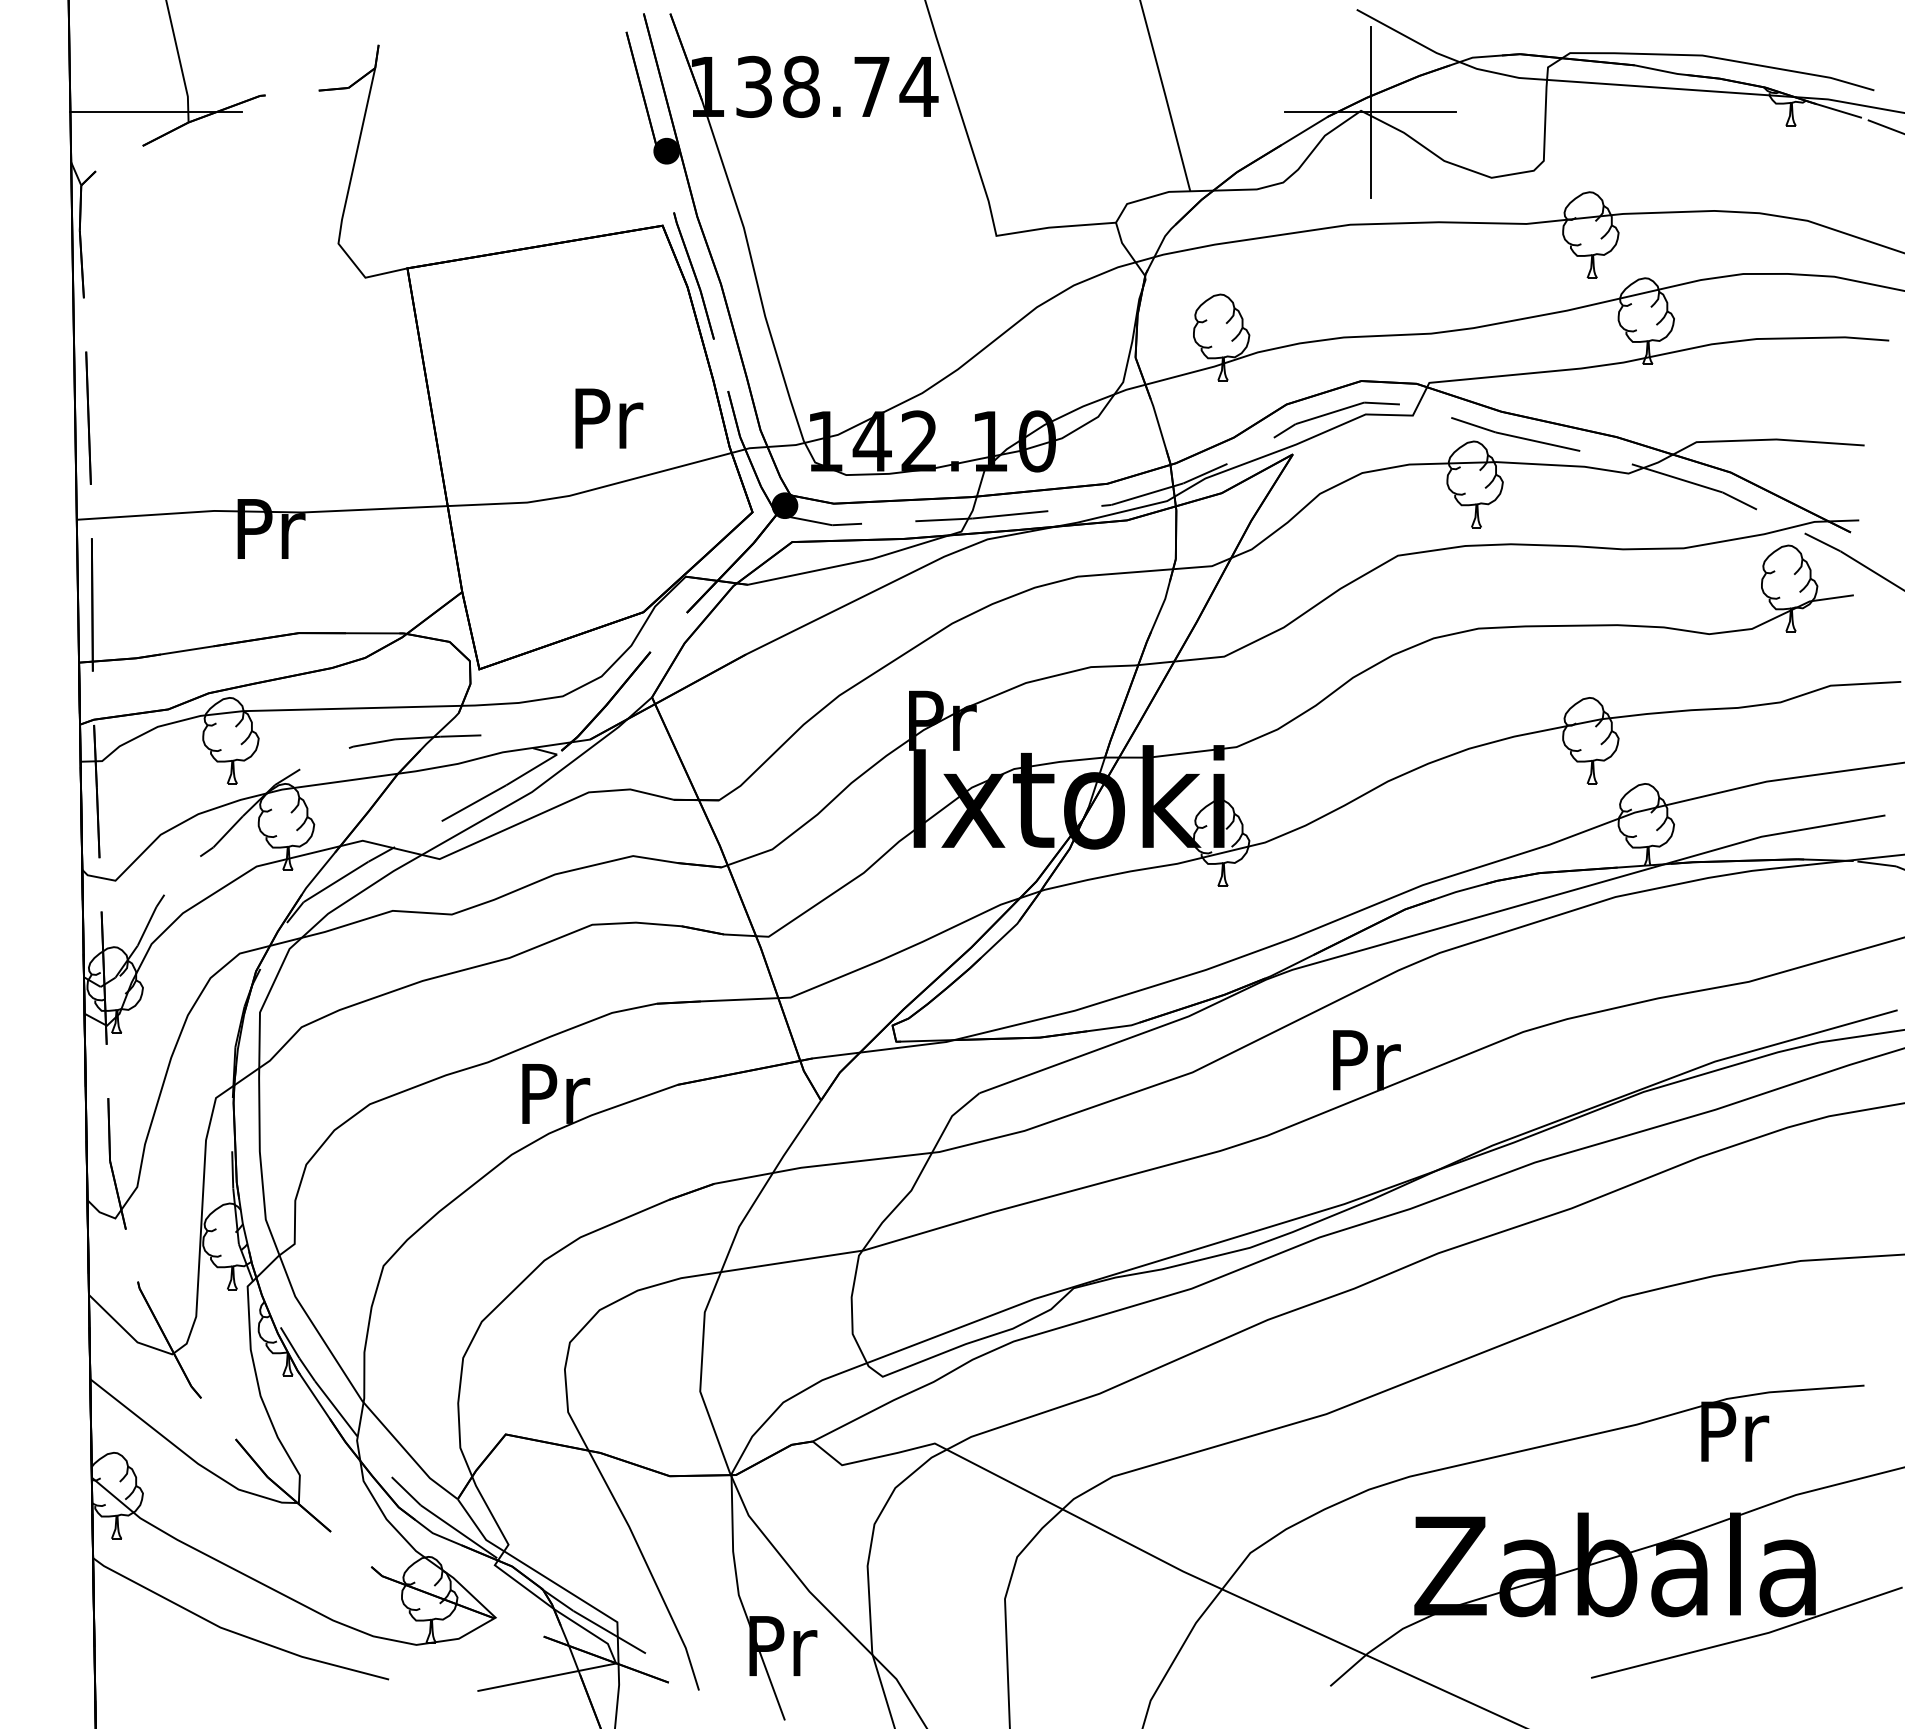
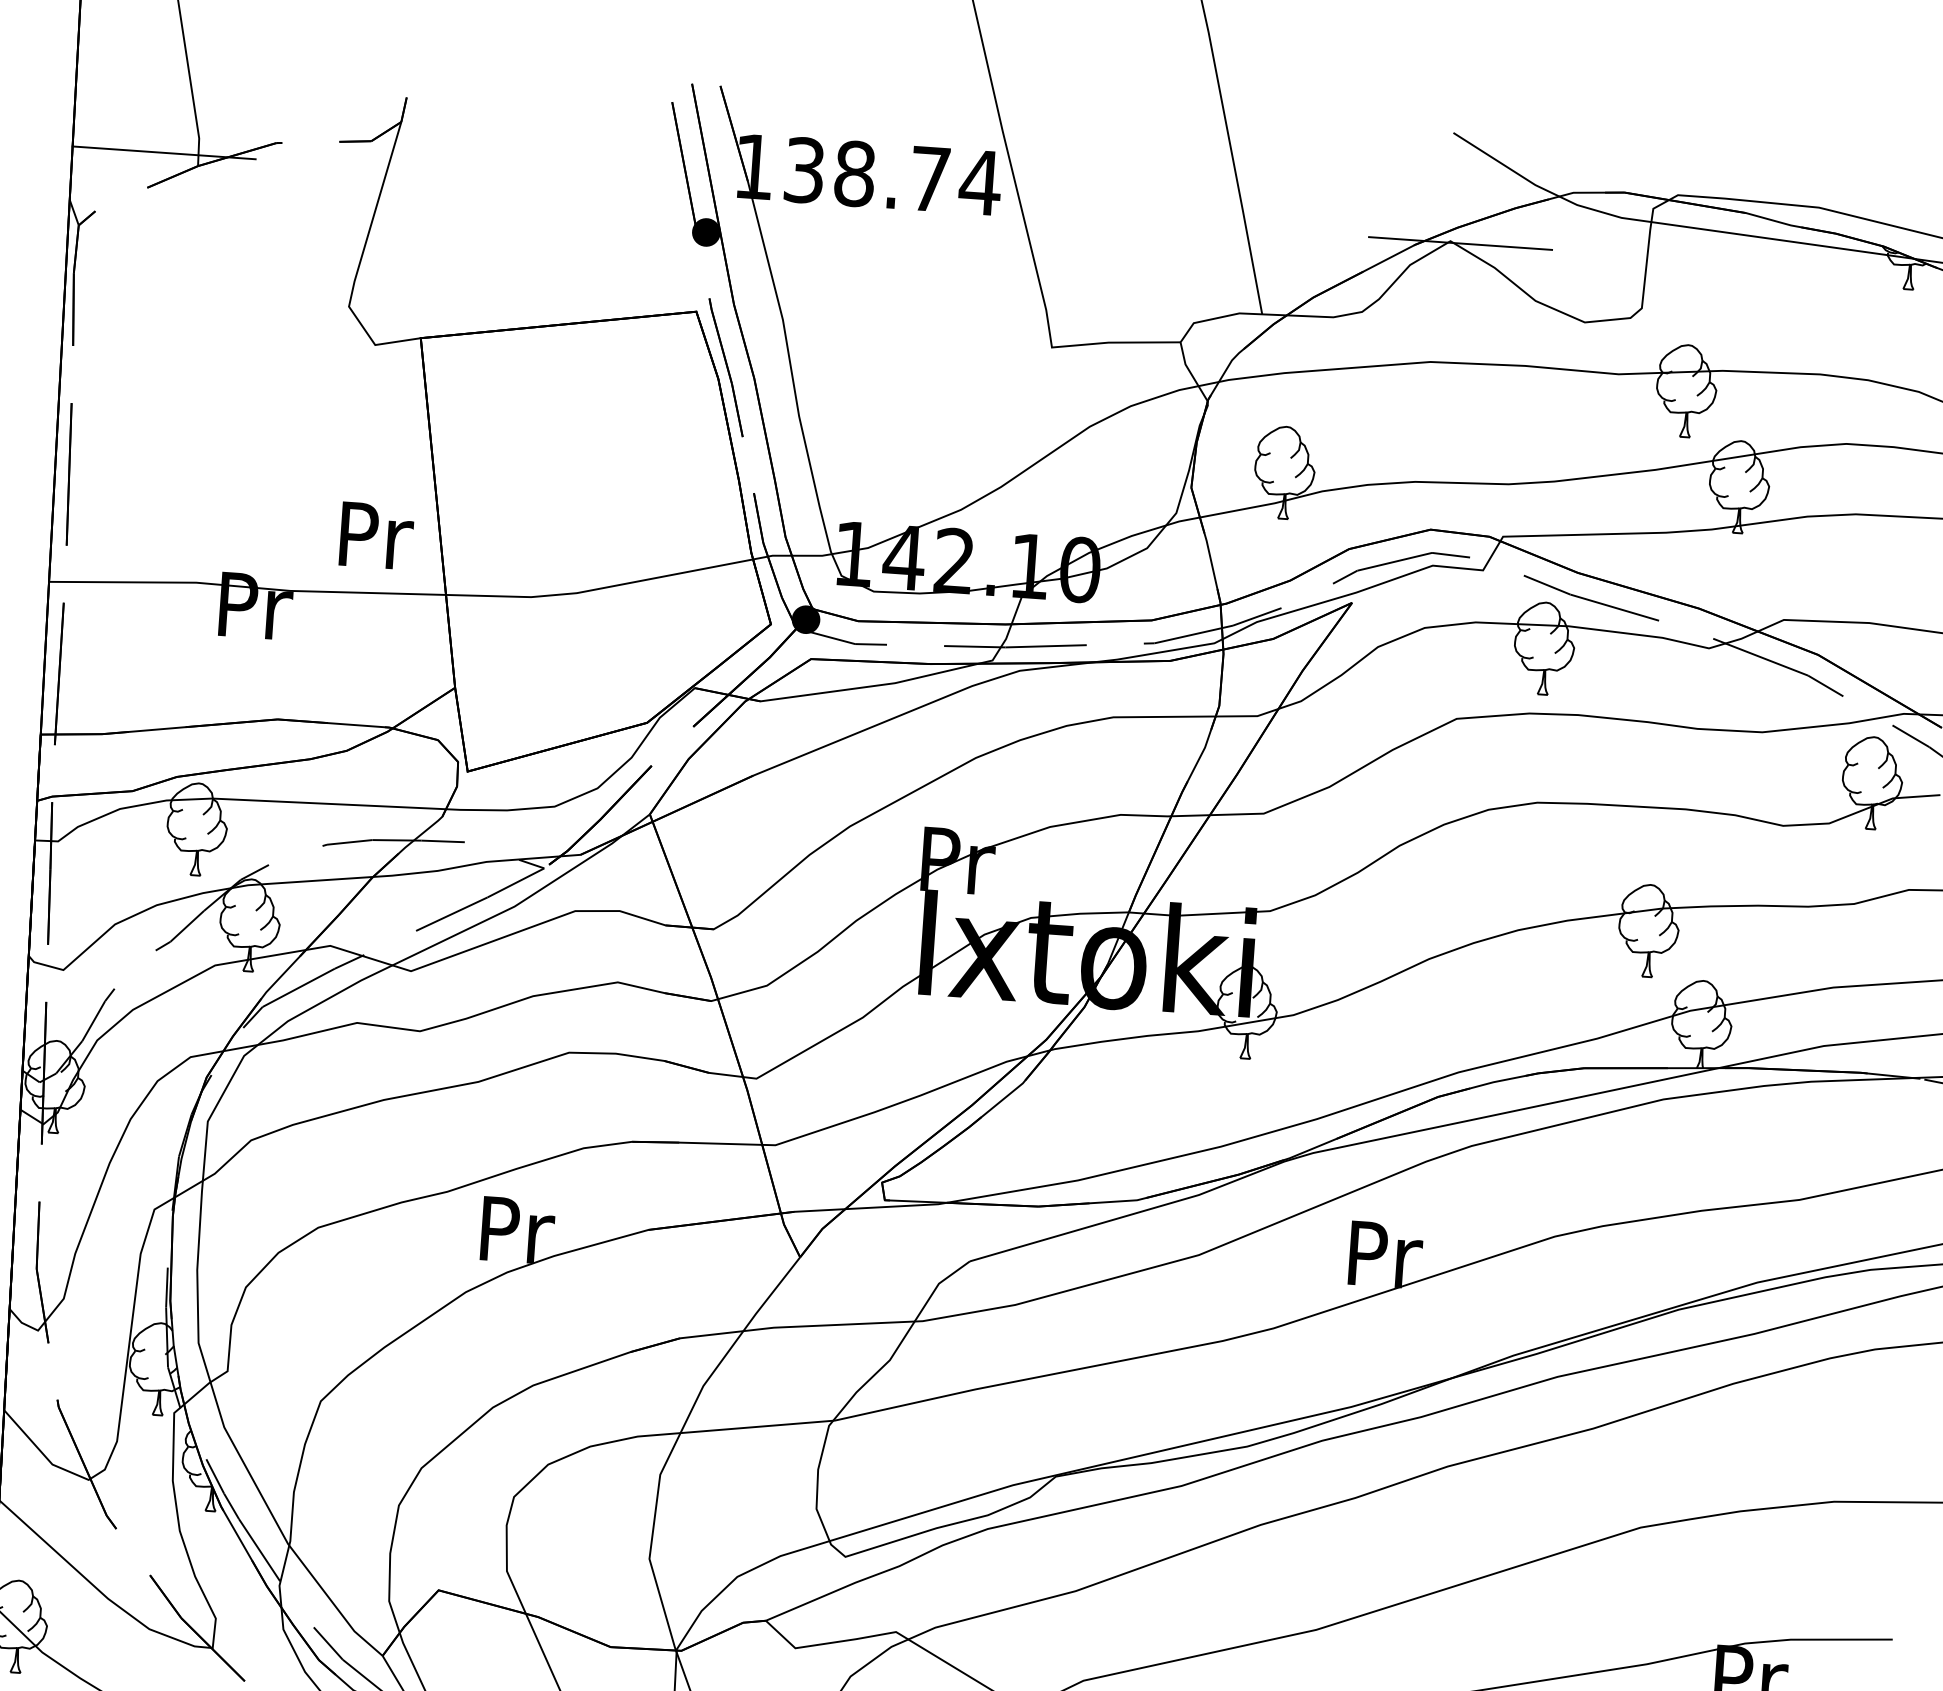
line: (1370, 112) -> (1460, 243), removed
text: (609, 418) -> (376, 535), moved

